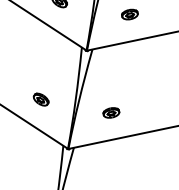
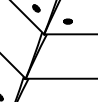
part: (40, 99) -> (17, 52), removed
part: (110, 111) -> (49, 65), removed

